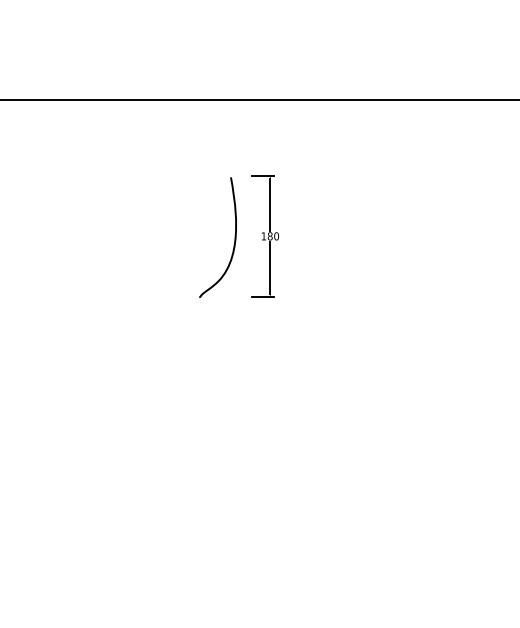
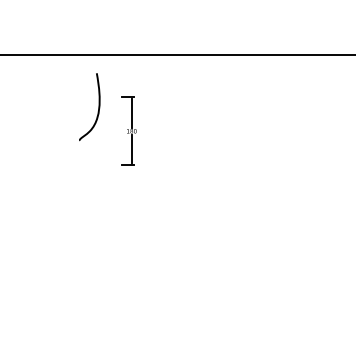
curve: (232, 245) -> (97, 111), moved

